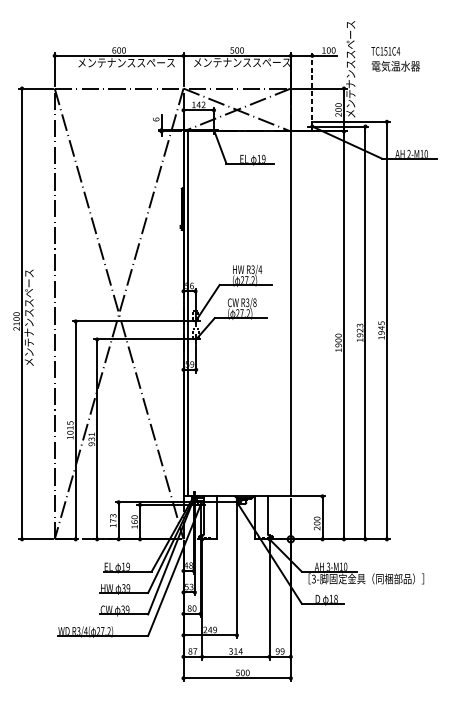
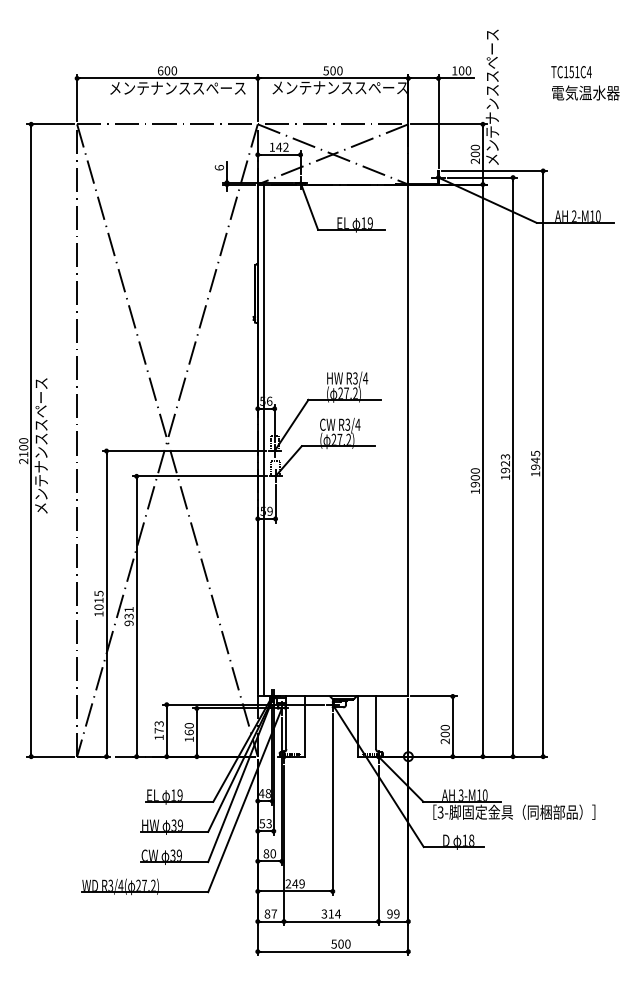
text: (395, 59) -> (585, 83), moved
line: (312, 86) -> (438, 121), dashed -> solid
text: (254, 302) -> (357, 424), R3/8 -> R3/4

